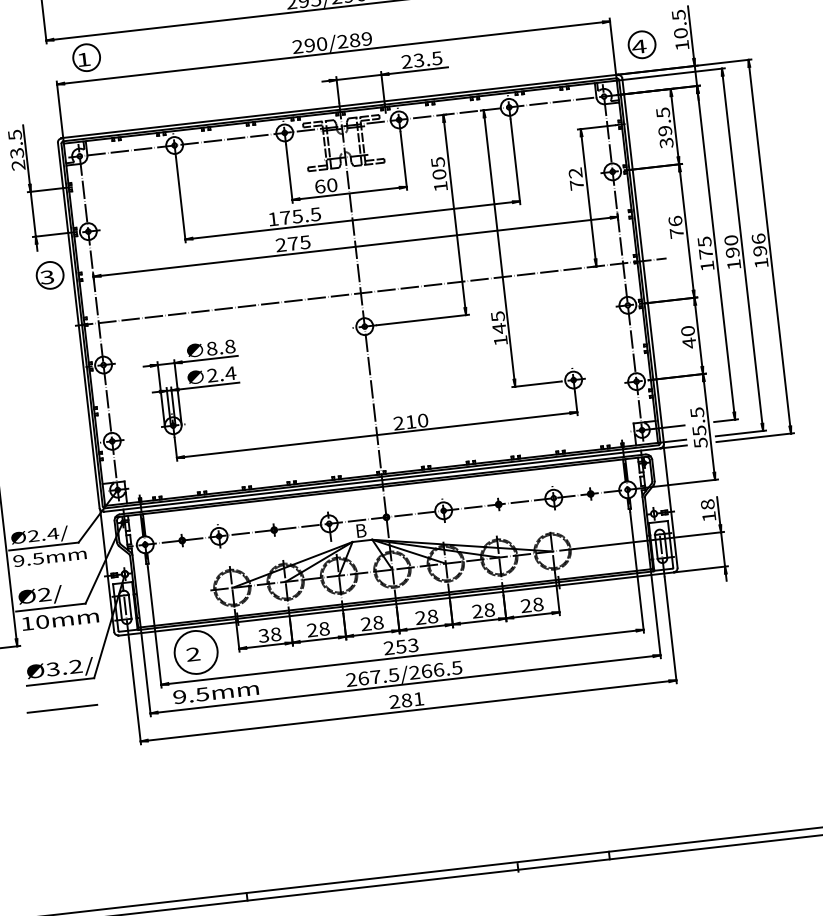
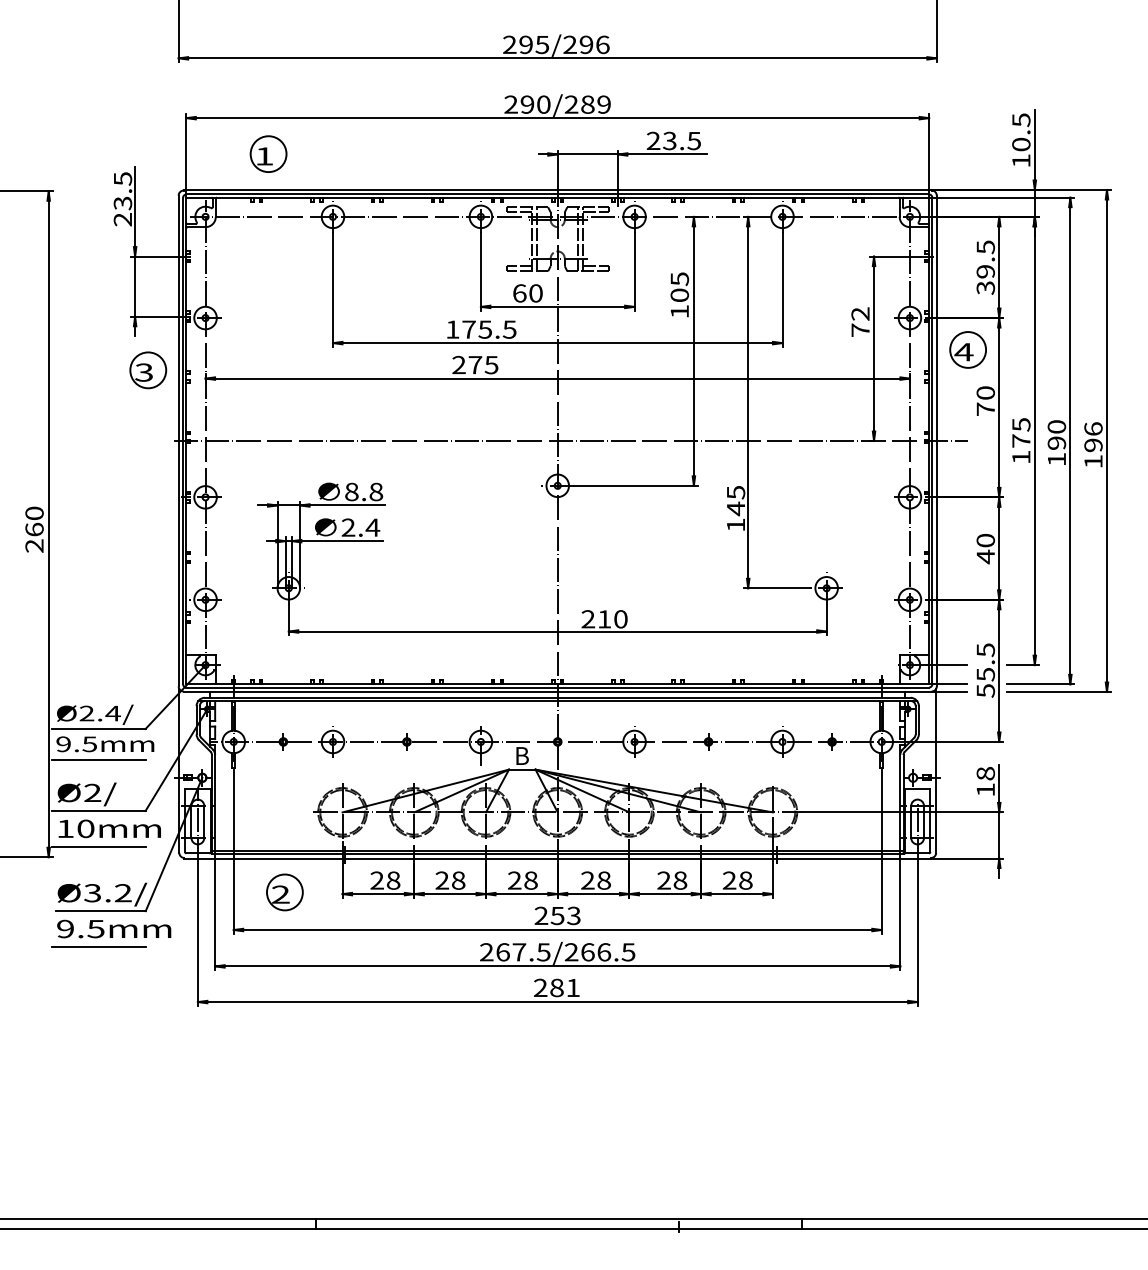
part: (641, 44) -> (967, 349), moved
part: (86, 57) -> (268, 153), moved
text: (675, 220) -> (985, 392), 76 -> 70
line: (46, 569) -> (98, 759), added
line: (53, 634) -> (98, 846), added
text: (263, 635) -> (376, 880), 38 -> 28
circle: (195, 652) -> (284, 892), size x0.62
text: (216, 692) -> (114, 928), moved

